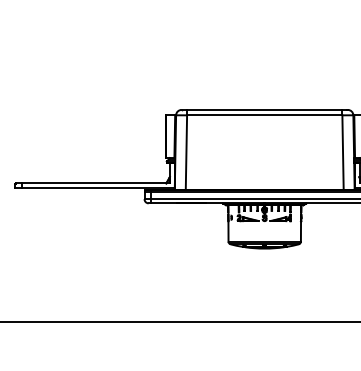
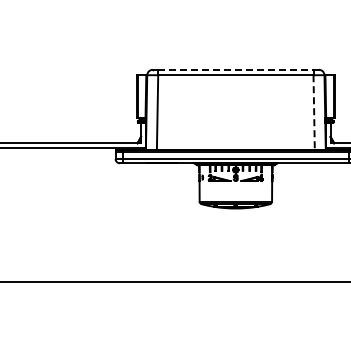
line: (264, 109) -> (235, 69), solid -> dashed
line: (343, 152) -> (314, 112), solid -> dashed

